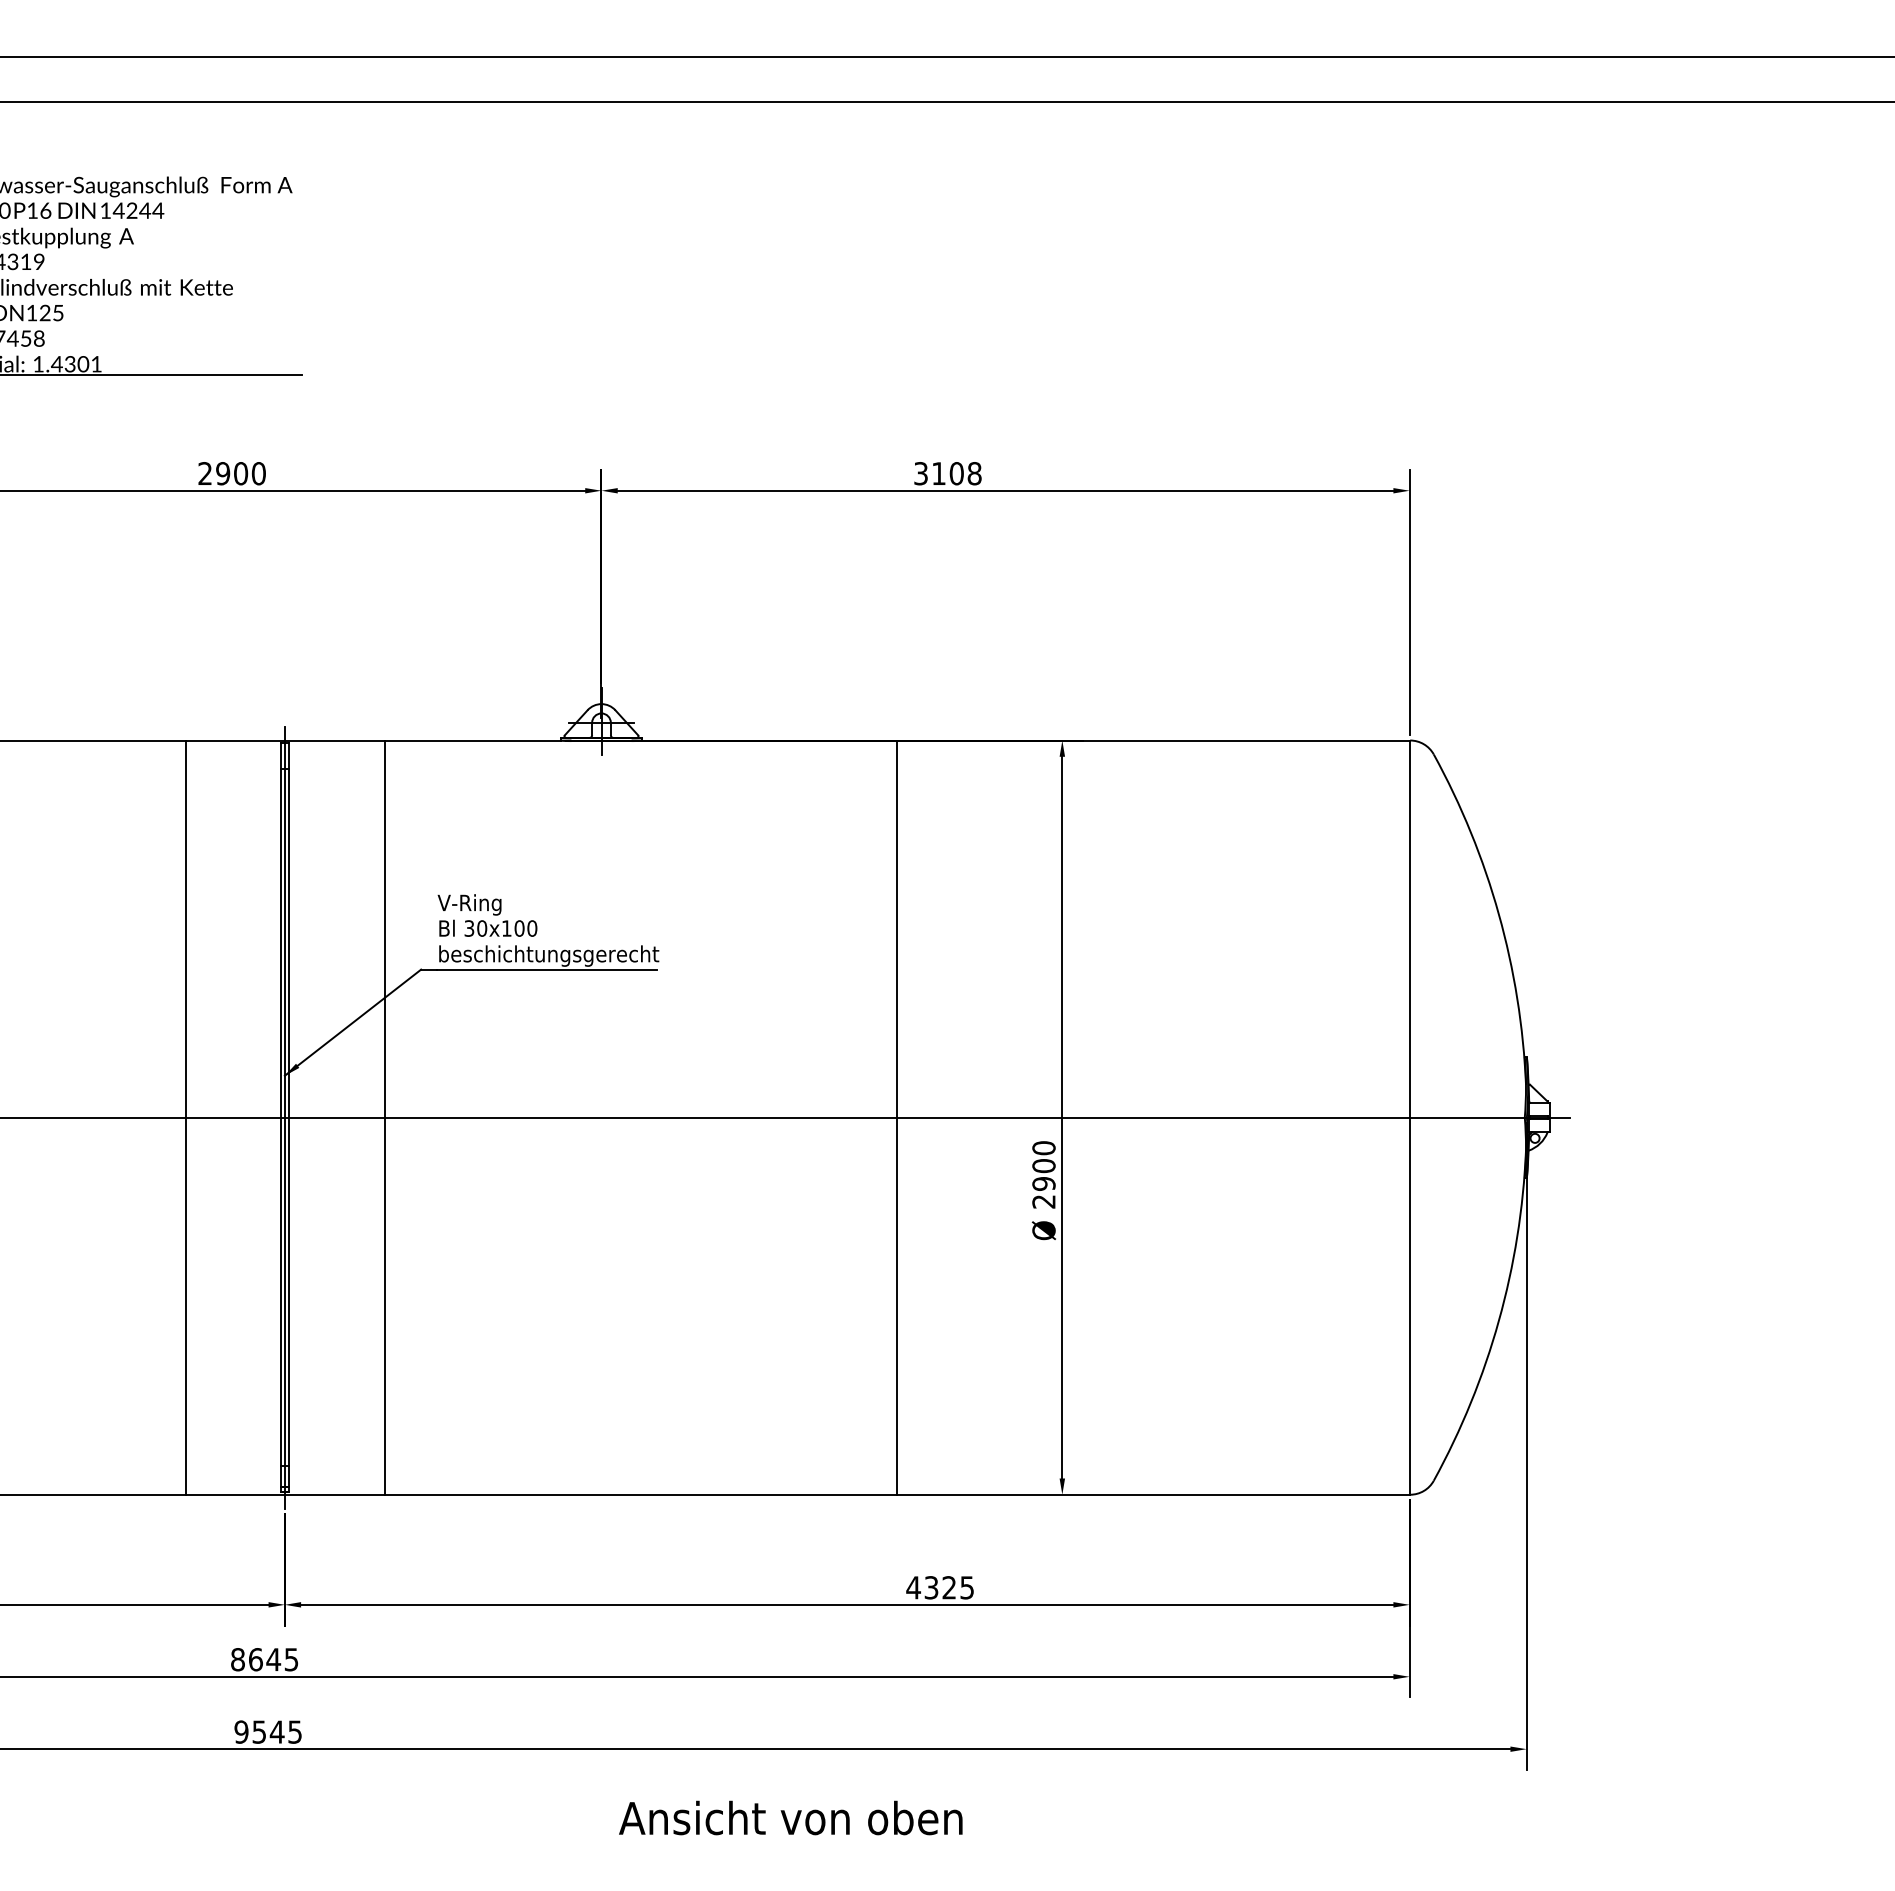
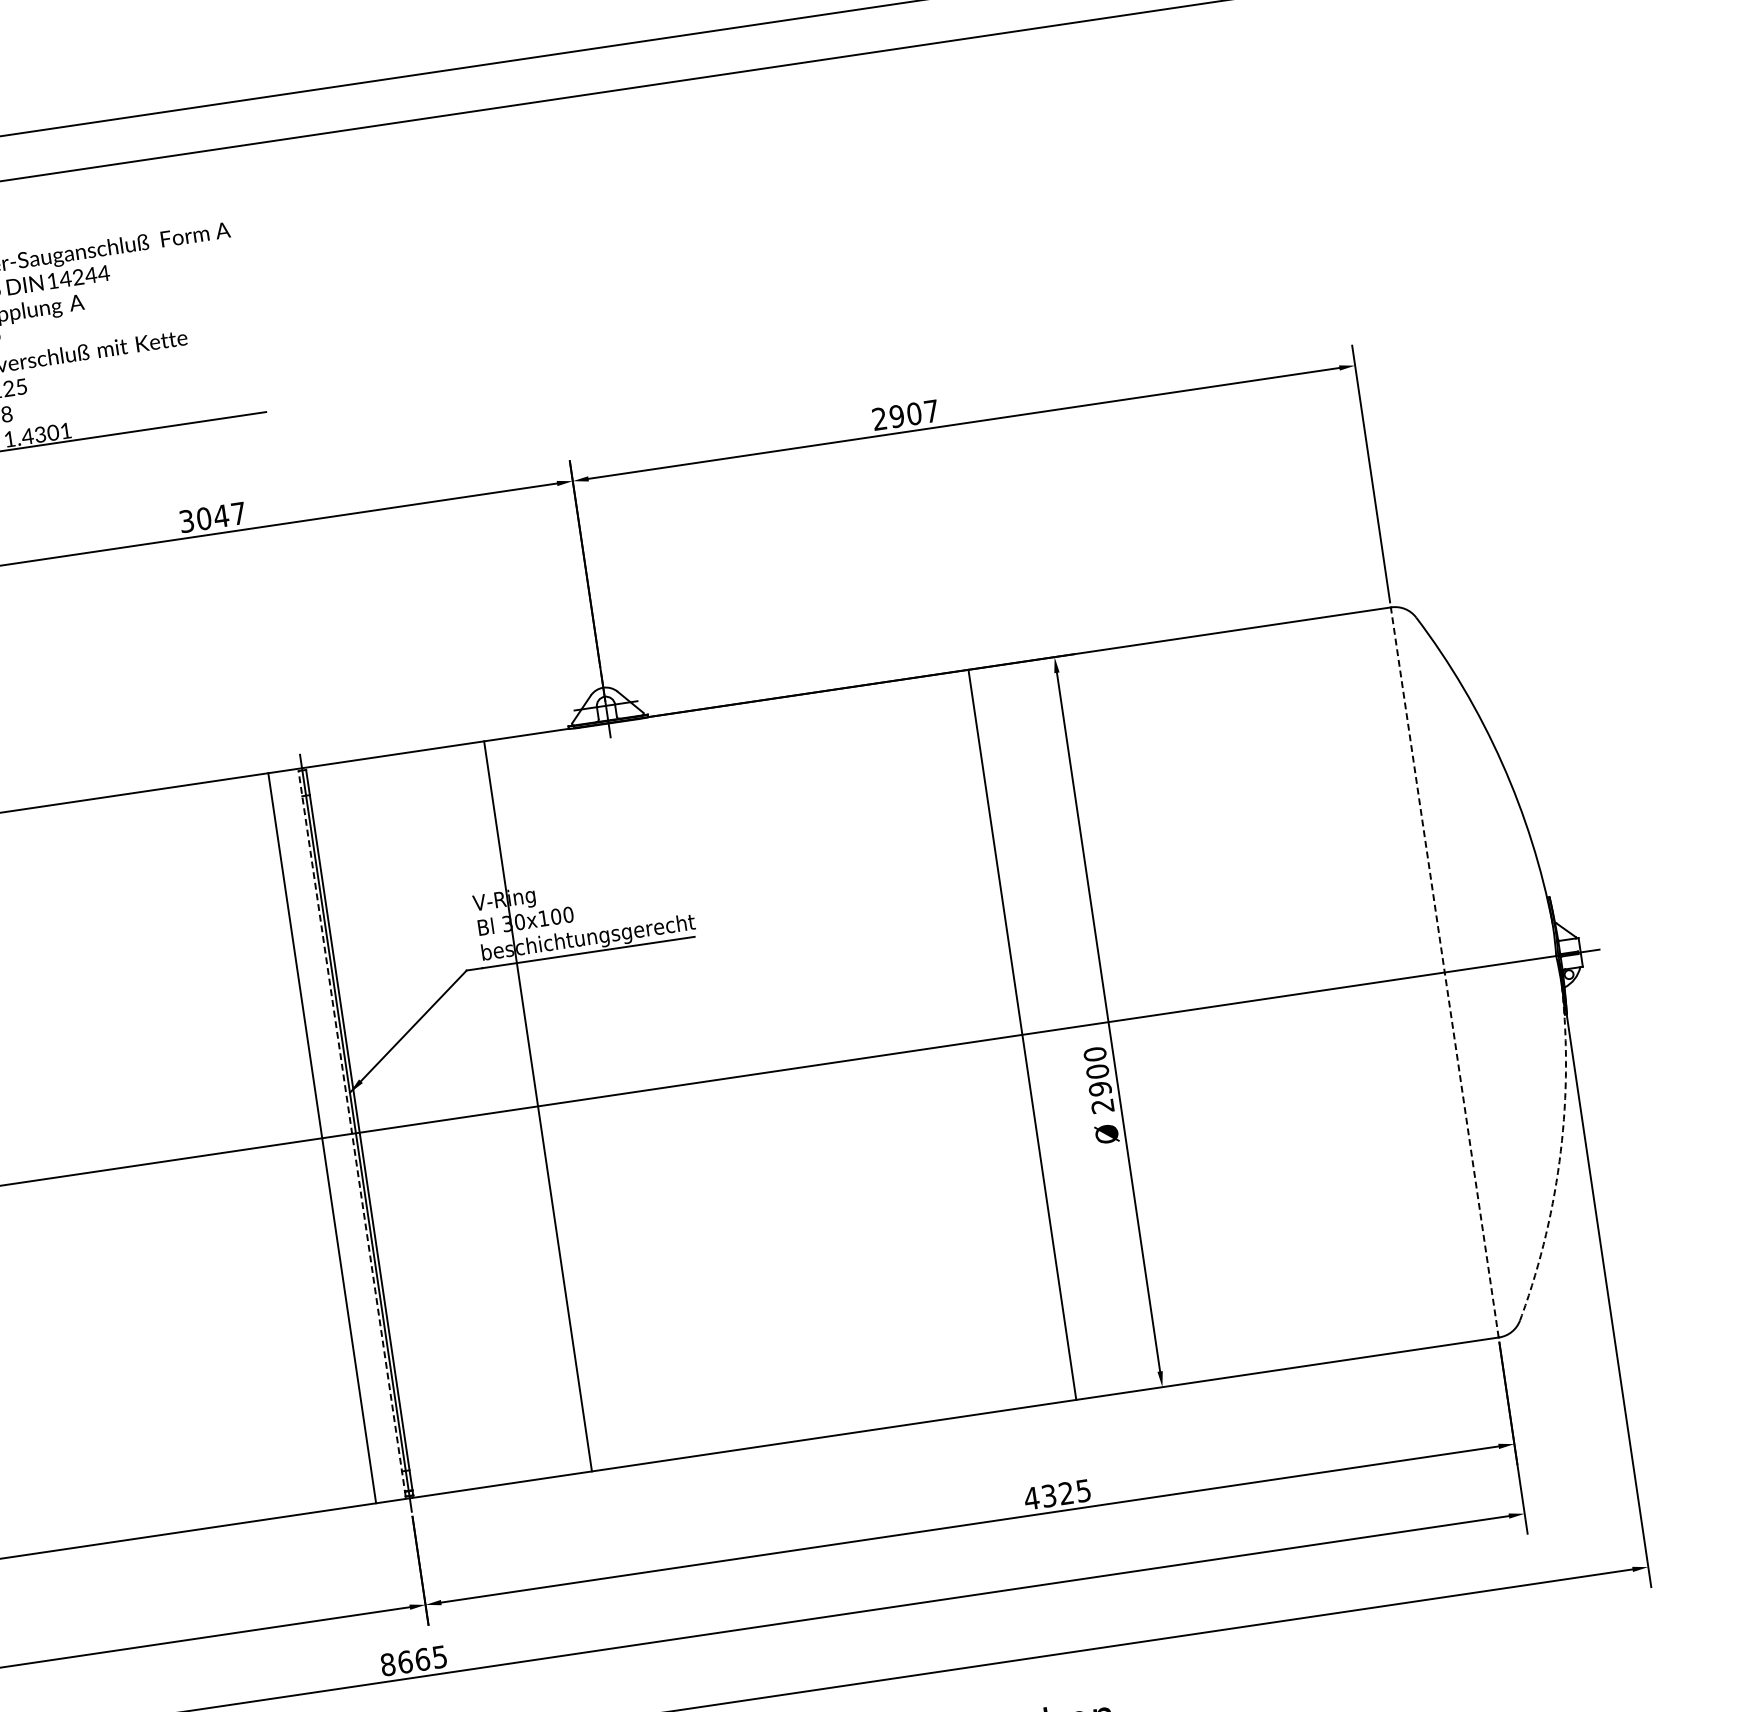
text: (231, 473) -> (212, 517), 2900 -> 3047
text: (947, 473) -> (905, 415), 3108 -> 2907
line: (186, 1117) -> (322, 1138), moved
line: (280, 1117) -> (351, 1133), solid -> dashed
line: (384, 1117) -> (537, 1106), moved
line: (897, 1117) -> (1022, 1034), moved
line: (1409, 1117) -> (1444, 972), solid -> dashed
arc: (1498, 1320) -> (1559, 1156), solid -> dashed
text: (273, 1659) -> (422, 1659), 8645 -> 8665

